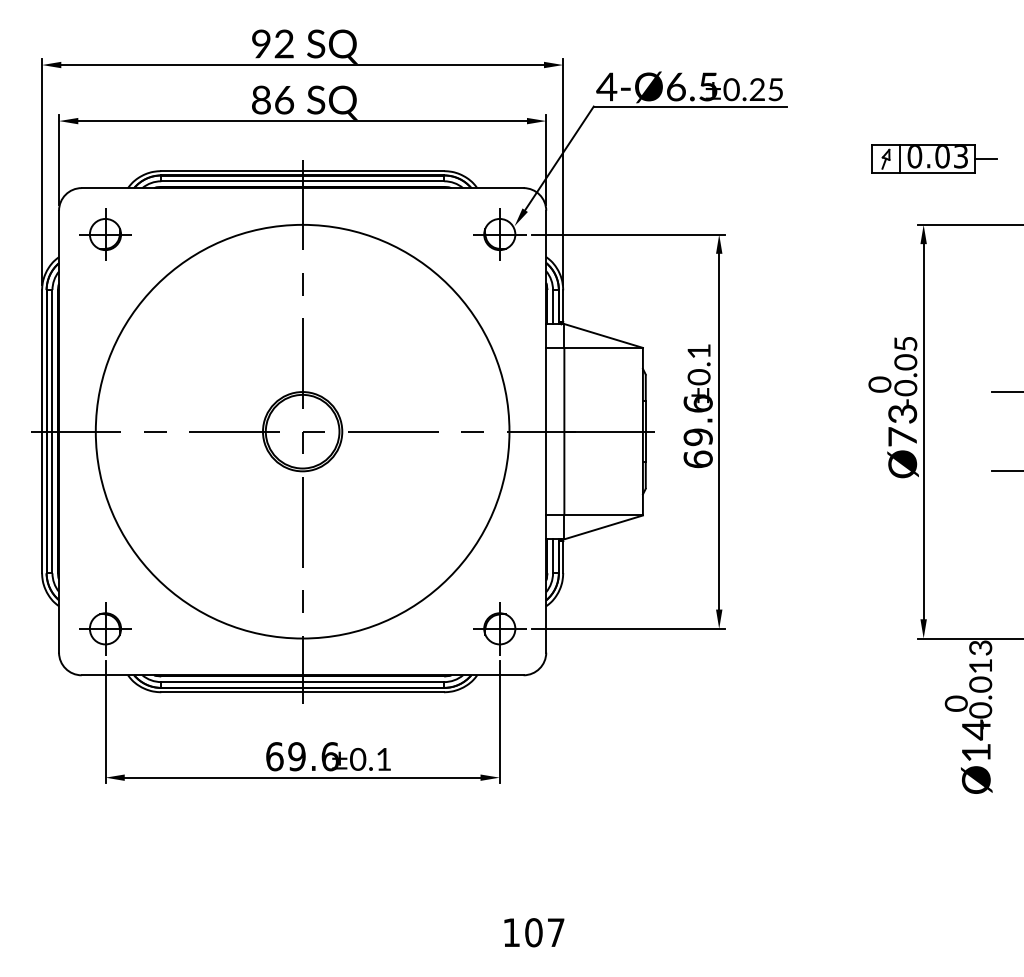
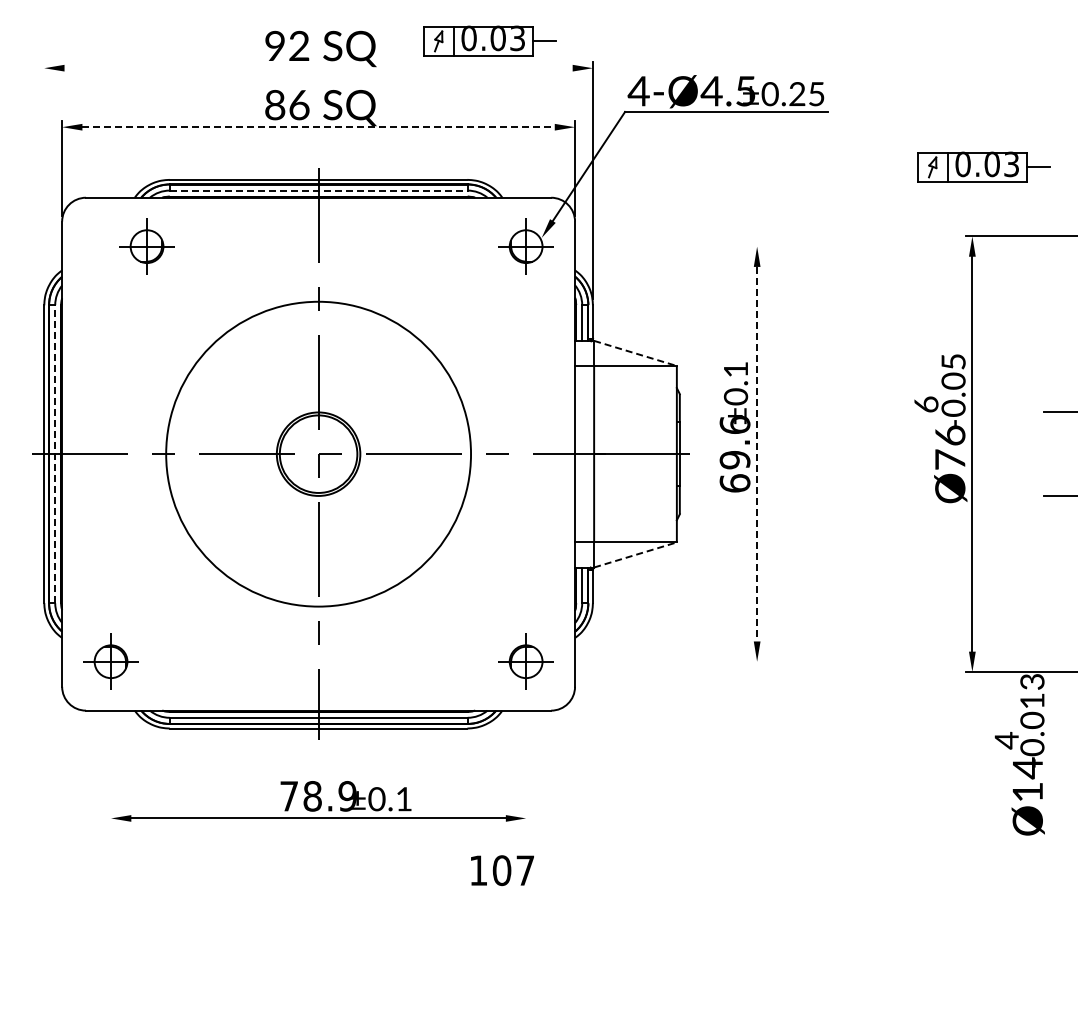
part: (464, 38) -> (489, 40), added
line: (302, 65) -> (318, 68), removed
text: (675, 87) -> (711, 91), 4-Ø6.5 -> 4-Ø4.5
line: (303, 121) -> (319, 127), solid -> dashed
line: (42, 171) -> (44, 180), removed
line: (302, 181) -> (318, 190), solid -> dashed
part: (104, 234) -> (146, 246), moved
line: (628, 234) -> (661, 246), removed
line: (603, 336) -> (635, 353), solid -> dashed
text: (879, 384) -> (925, 404), 0 -> 6
text: (902, 413) -> (950, 435), Ø73 -> Ø76
line: (52, 431) -> (55, 453), solid -> dashed
circle: (302, 431) -> (318, 453), size x0.7
line: (719, 431) -> (757, 454), solid -> dashed
line: (603, 526) -> (635, 554), solid -> dashed
line: (628, 628) -> (661, 661), removed
text: (956, 703) -> (1006, 740), 0 -> 4
line: (105, 722) -> (111, 760), removed
line: (500, 722) -> (526, 760), removed
text: (302, 756) -> (318, 796), 69.6 -> 78.9
text: (534, 932) -> (502, 870), moved

